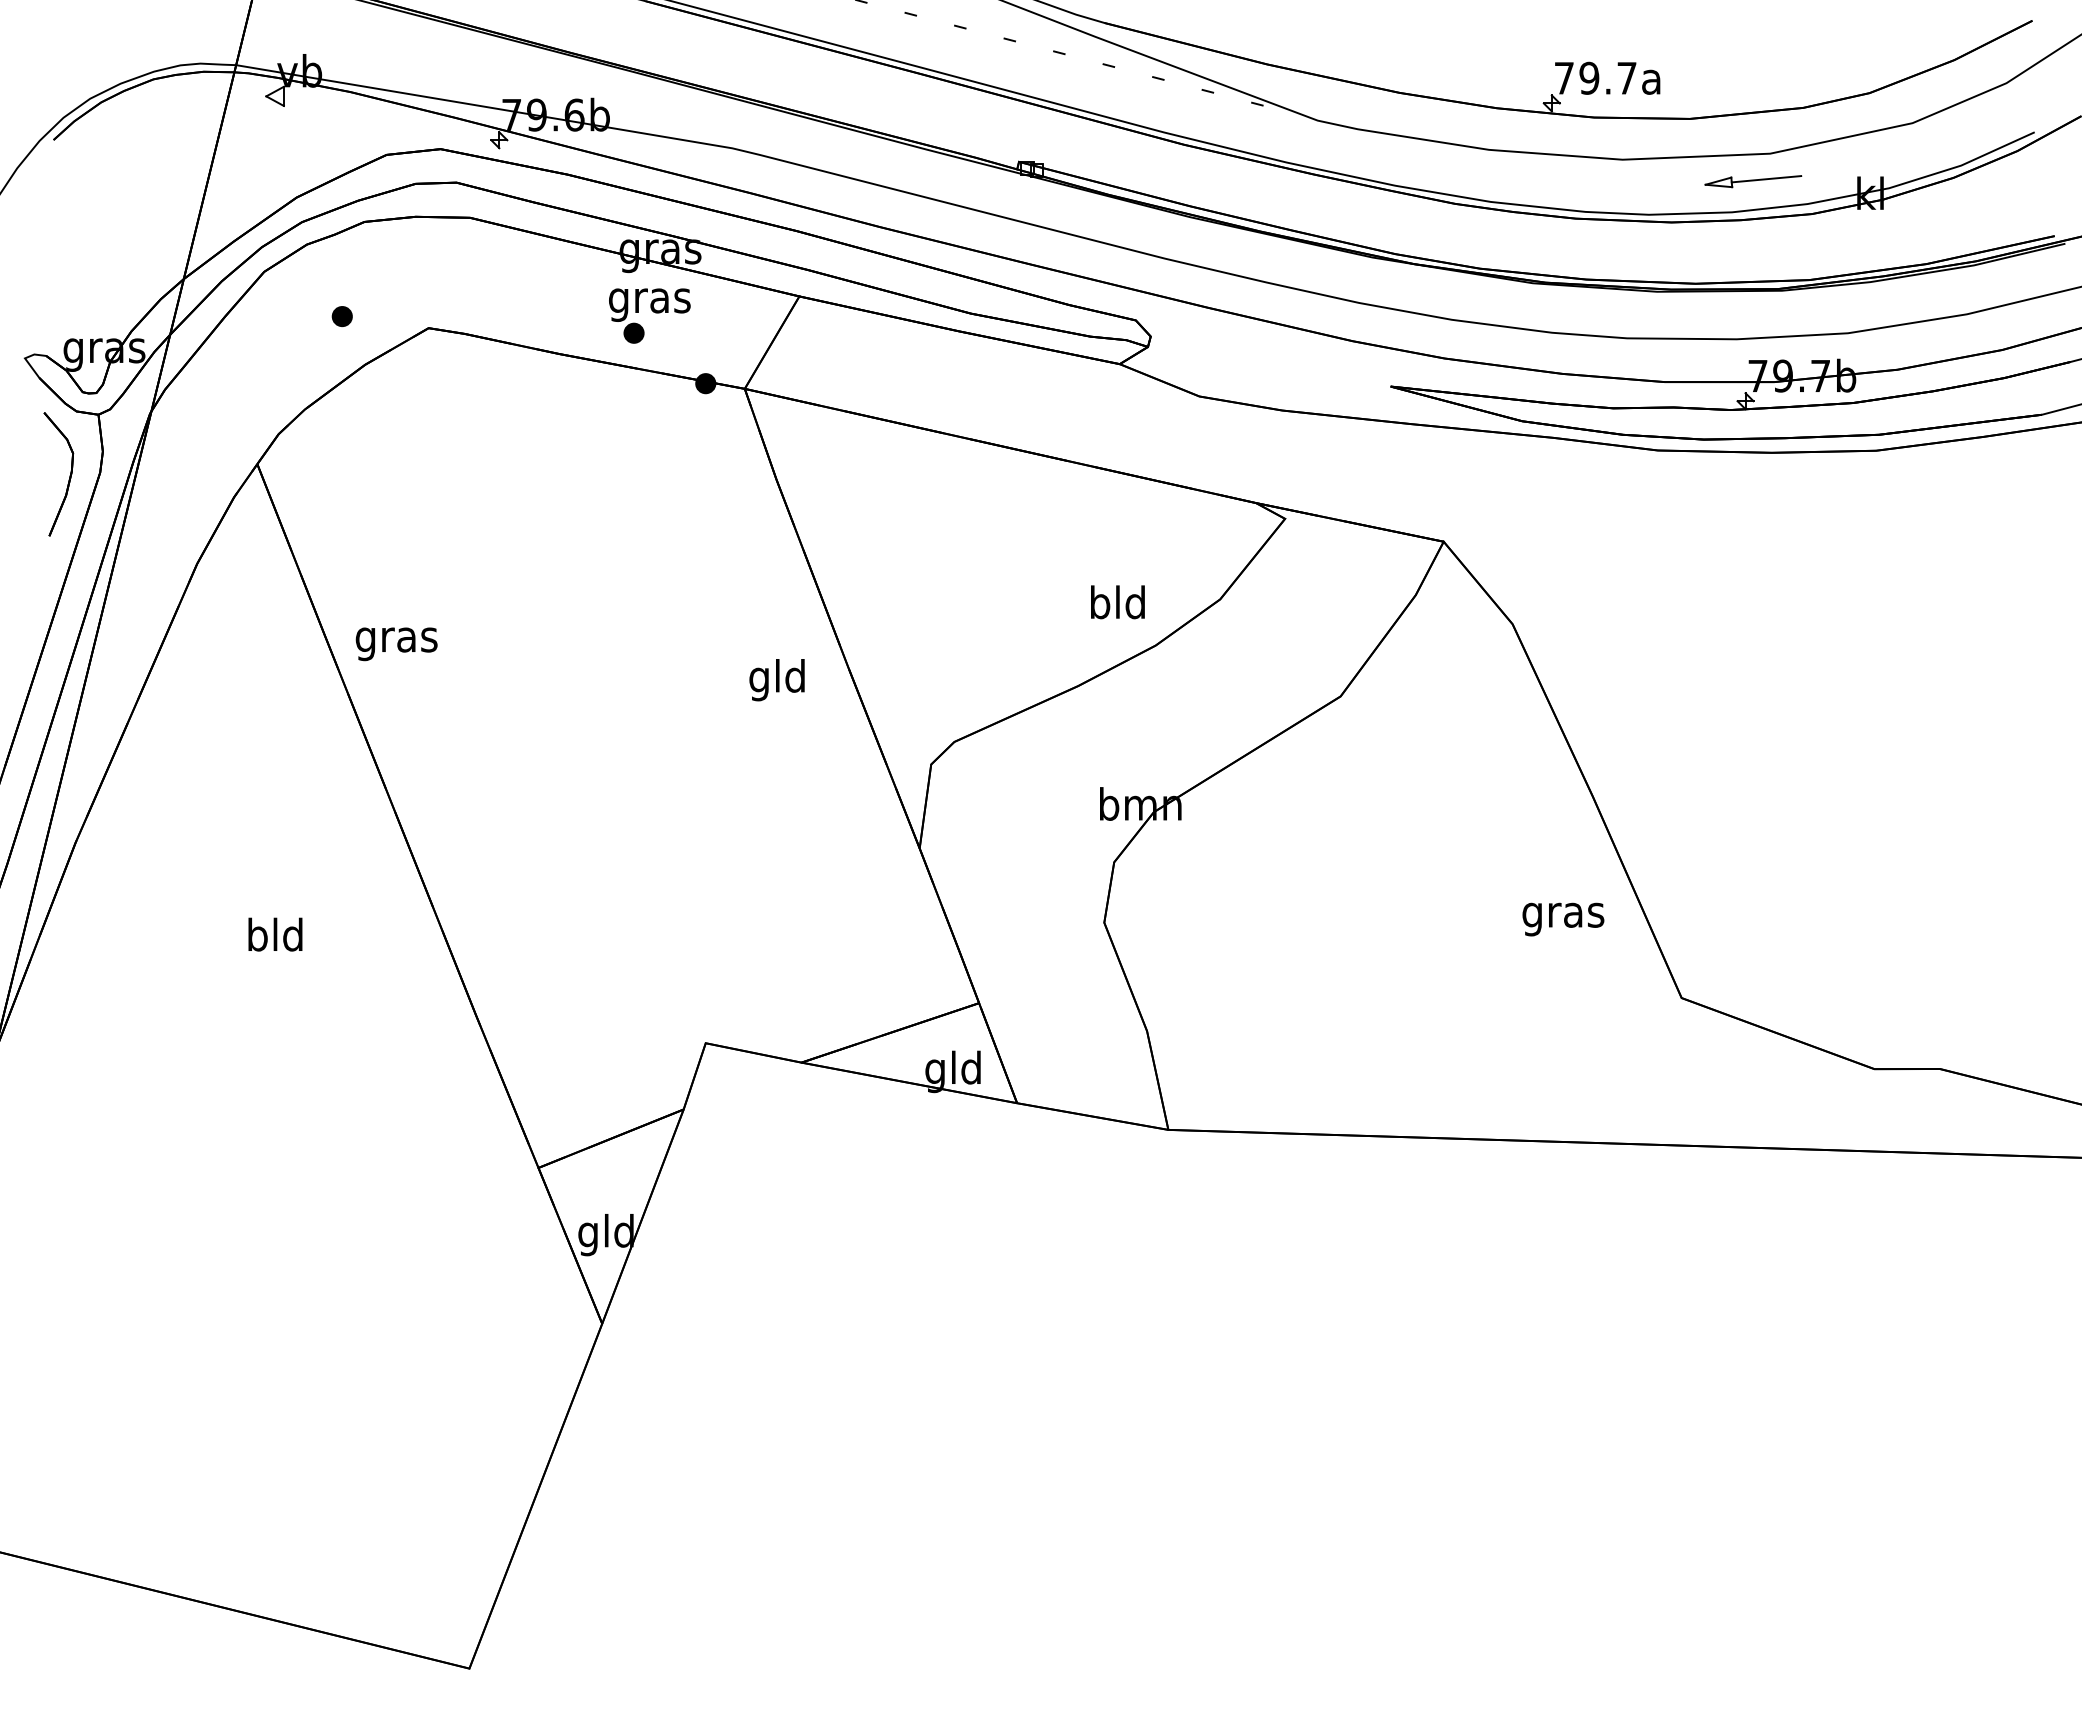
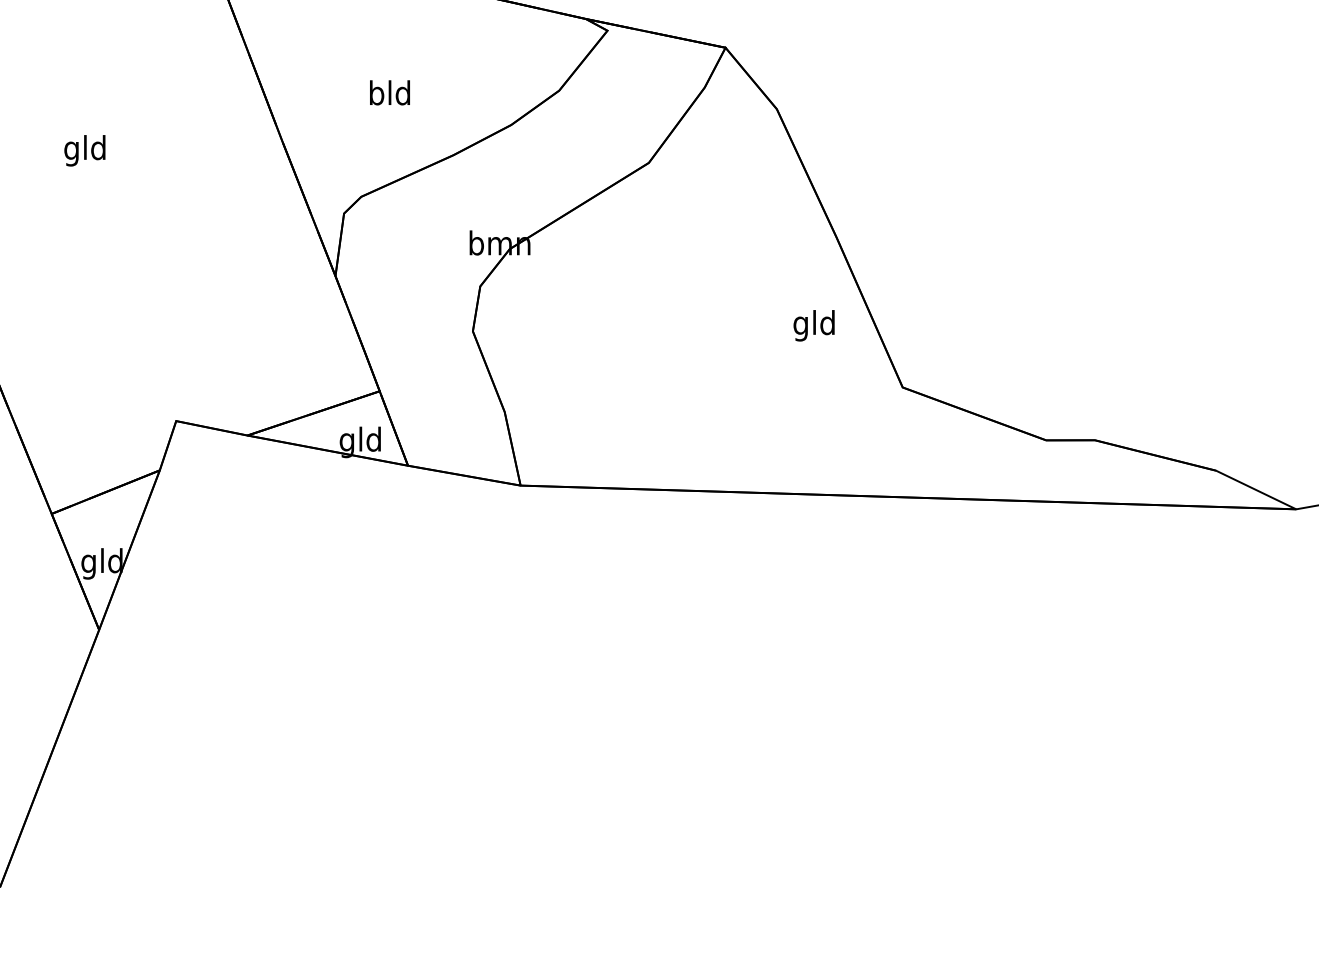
text: (1117, 602) -> (389, 93), moved
text: (776, 680) -> (84, 151), moved
text: (1563, 915) -> (814, 326), gras -> gld

